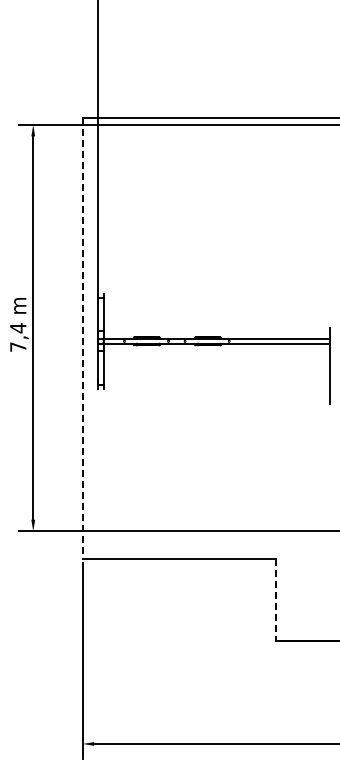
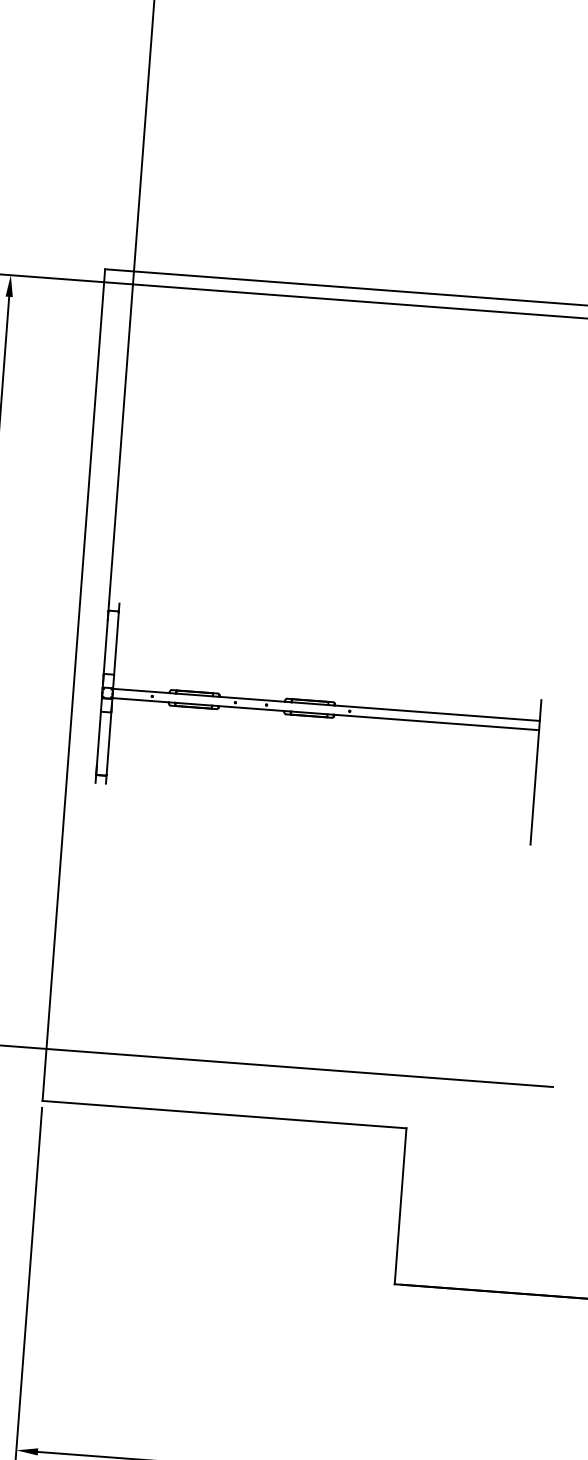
line: (82, 338) -> (73, 685), dashed -> solid
line: (275, 600) -> (400, 1206), dashed -> solid

